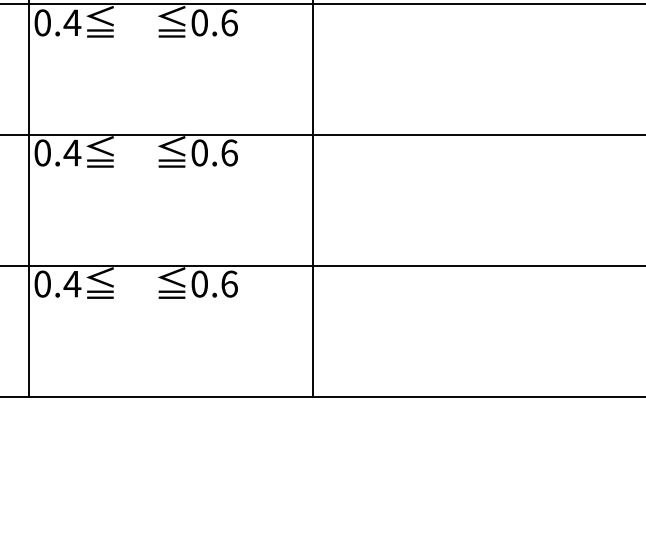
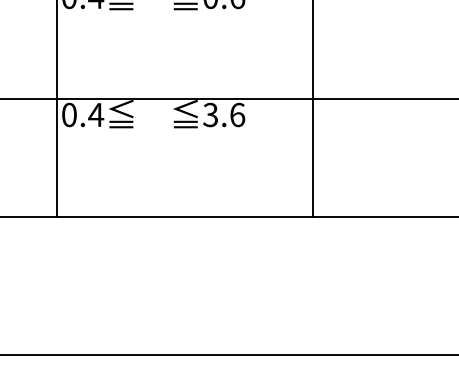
text: (199, 283) -> (210, 114), 0.6 -> 3.6

